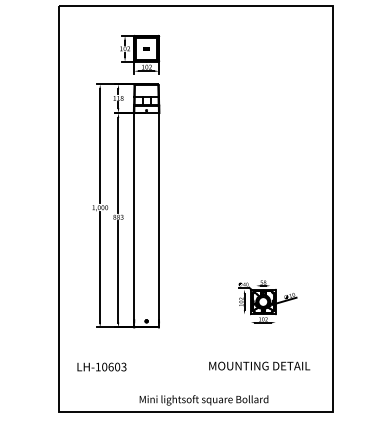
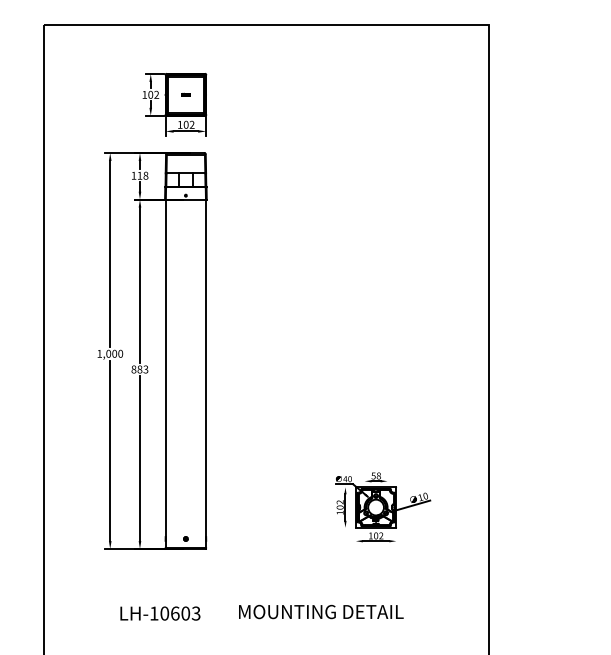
text: (259, 365) -> (320, 611), moved
text: (101, 366) -> (159, 612), moved

